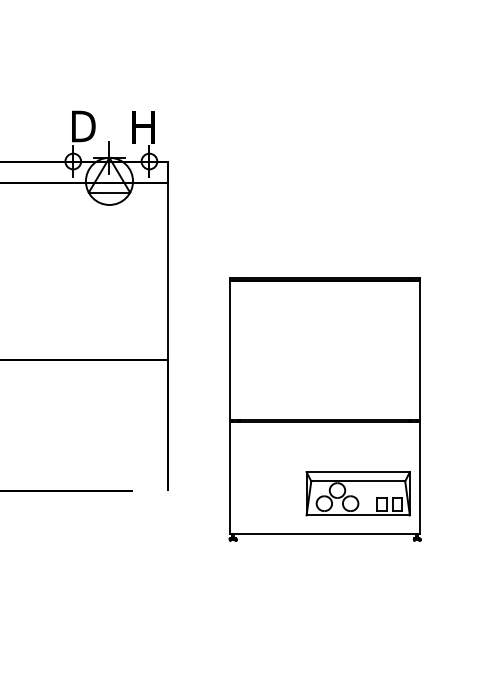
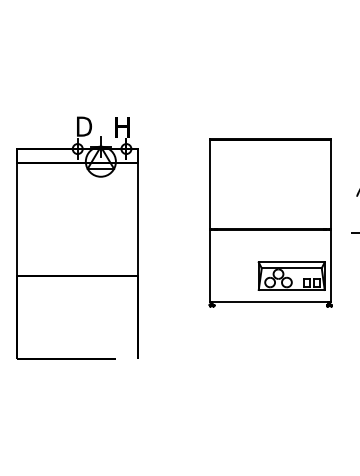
part: (324, 409) -> (270, 222), moved

